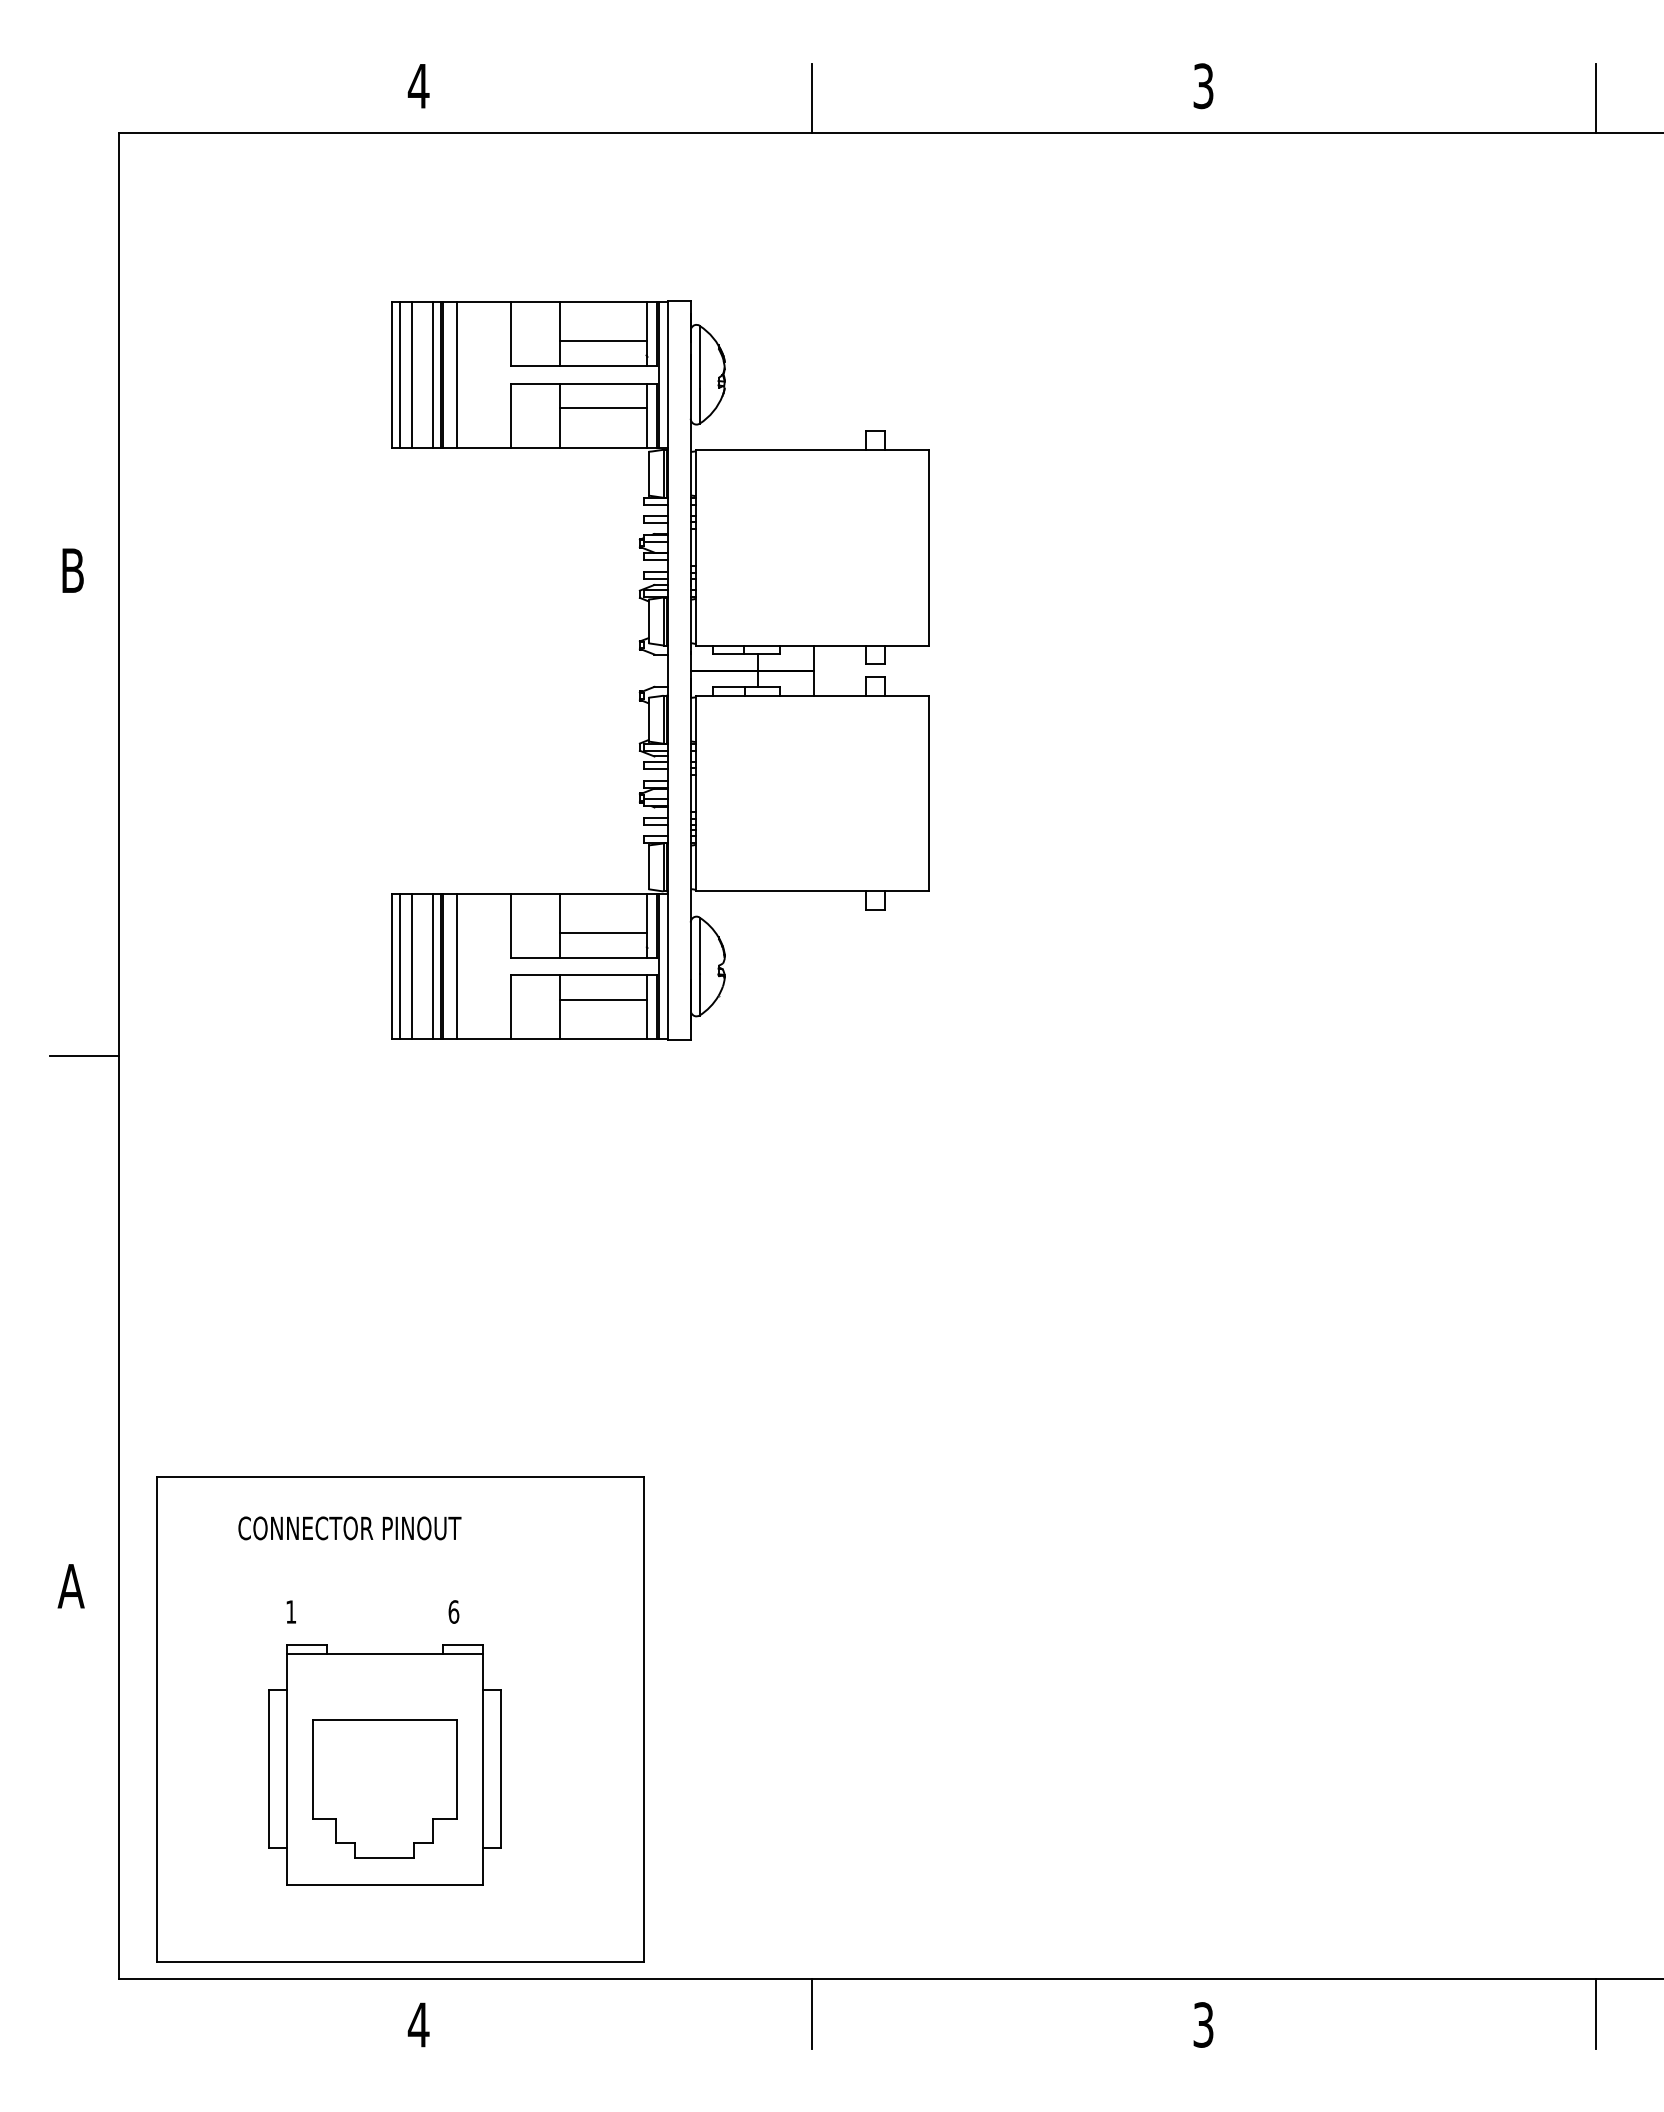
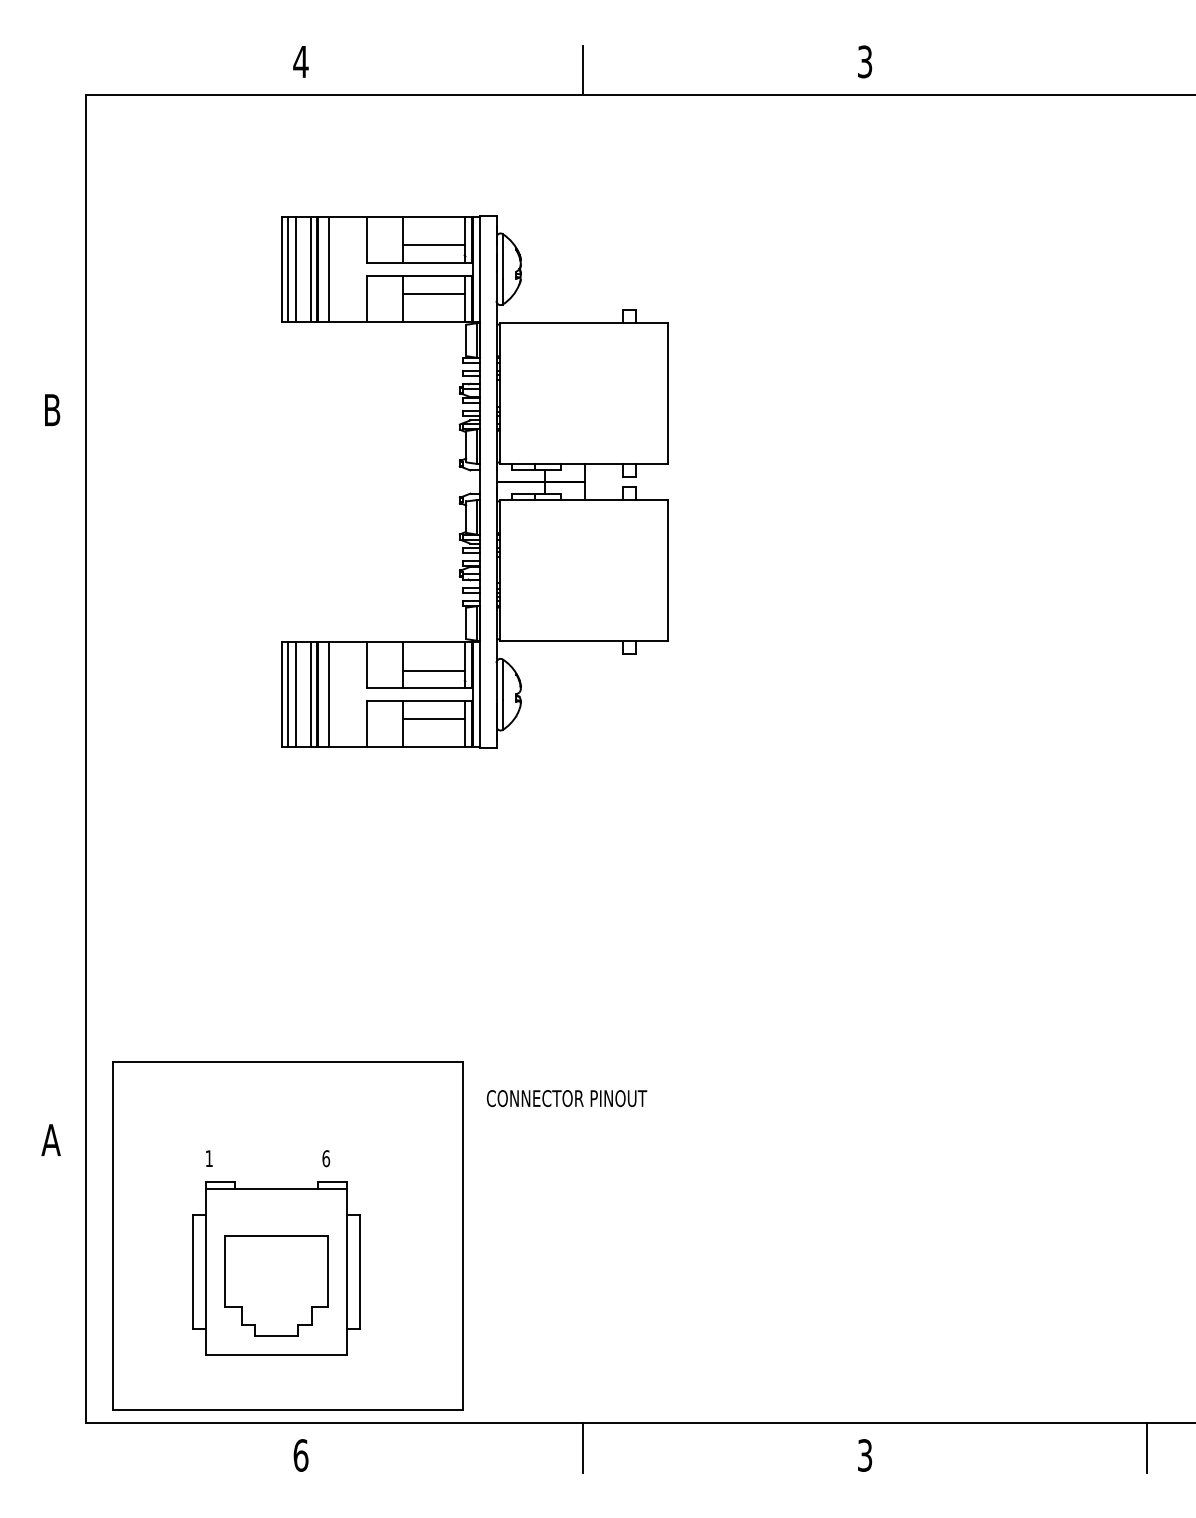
line: (1596, 97) -> (1147, 70), removed
line: (84, 1056) -> (60, 759), removed
text: (349, 1528) -> (566, 1098), moved
text: (418, 2024) -> (300, 1455), 4 -> 6

